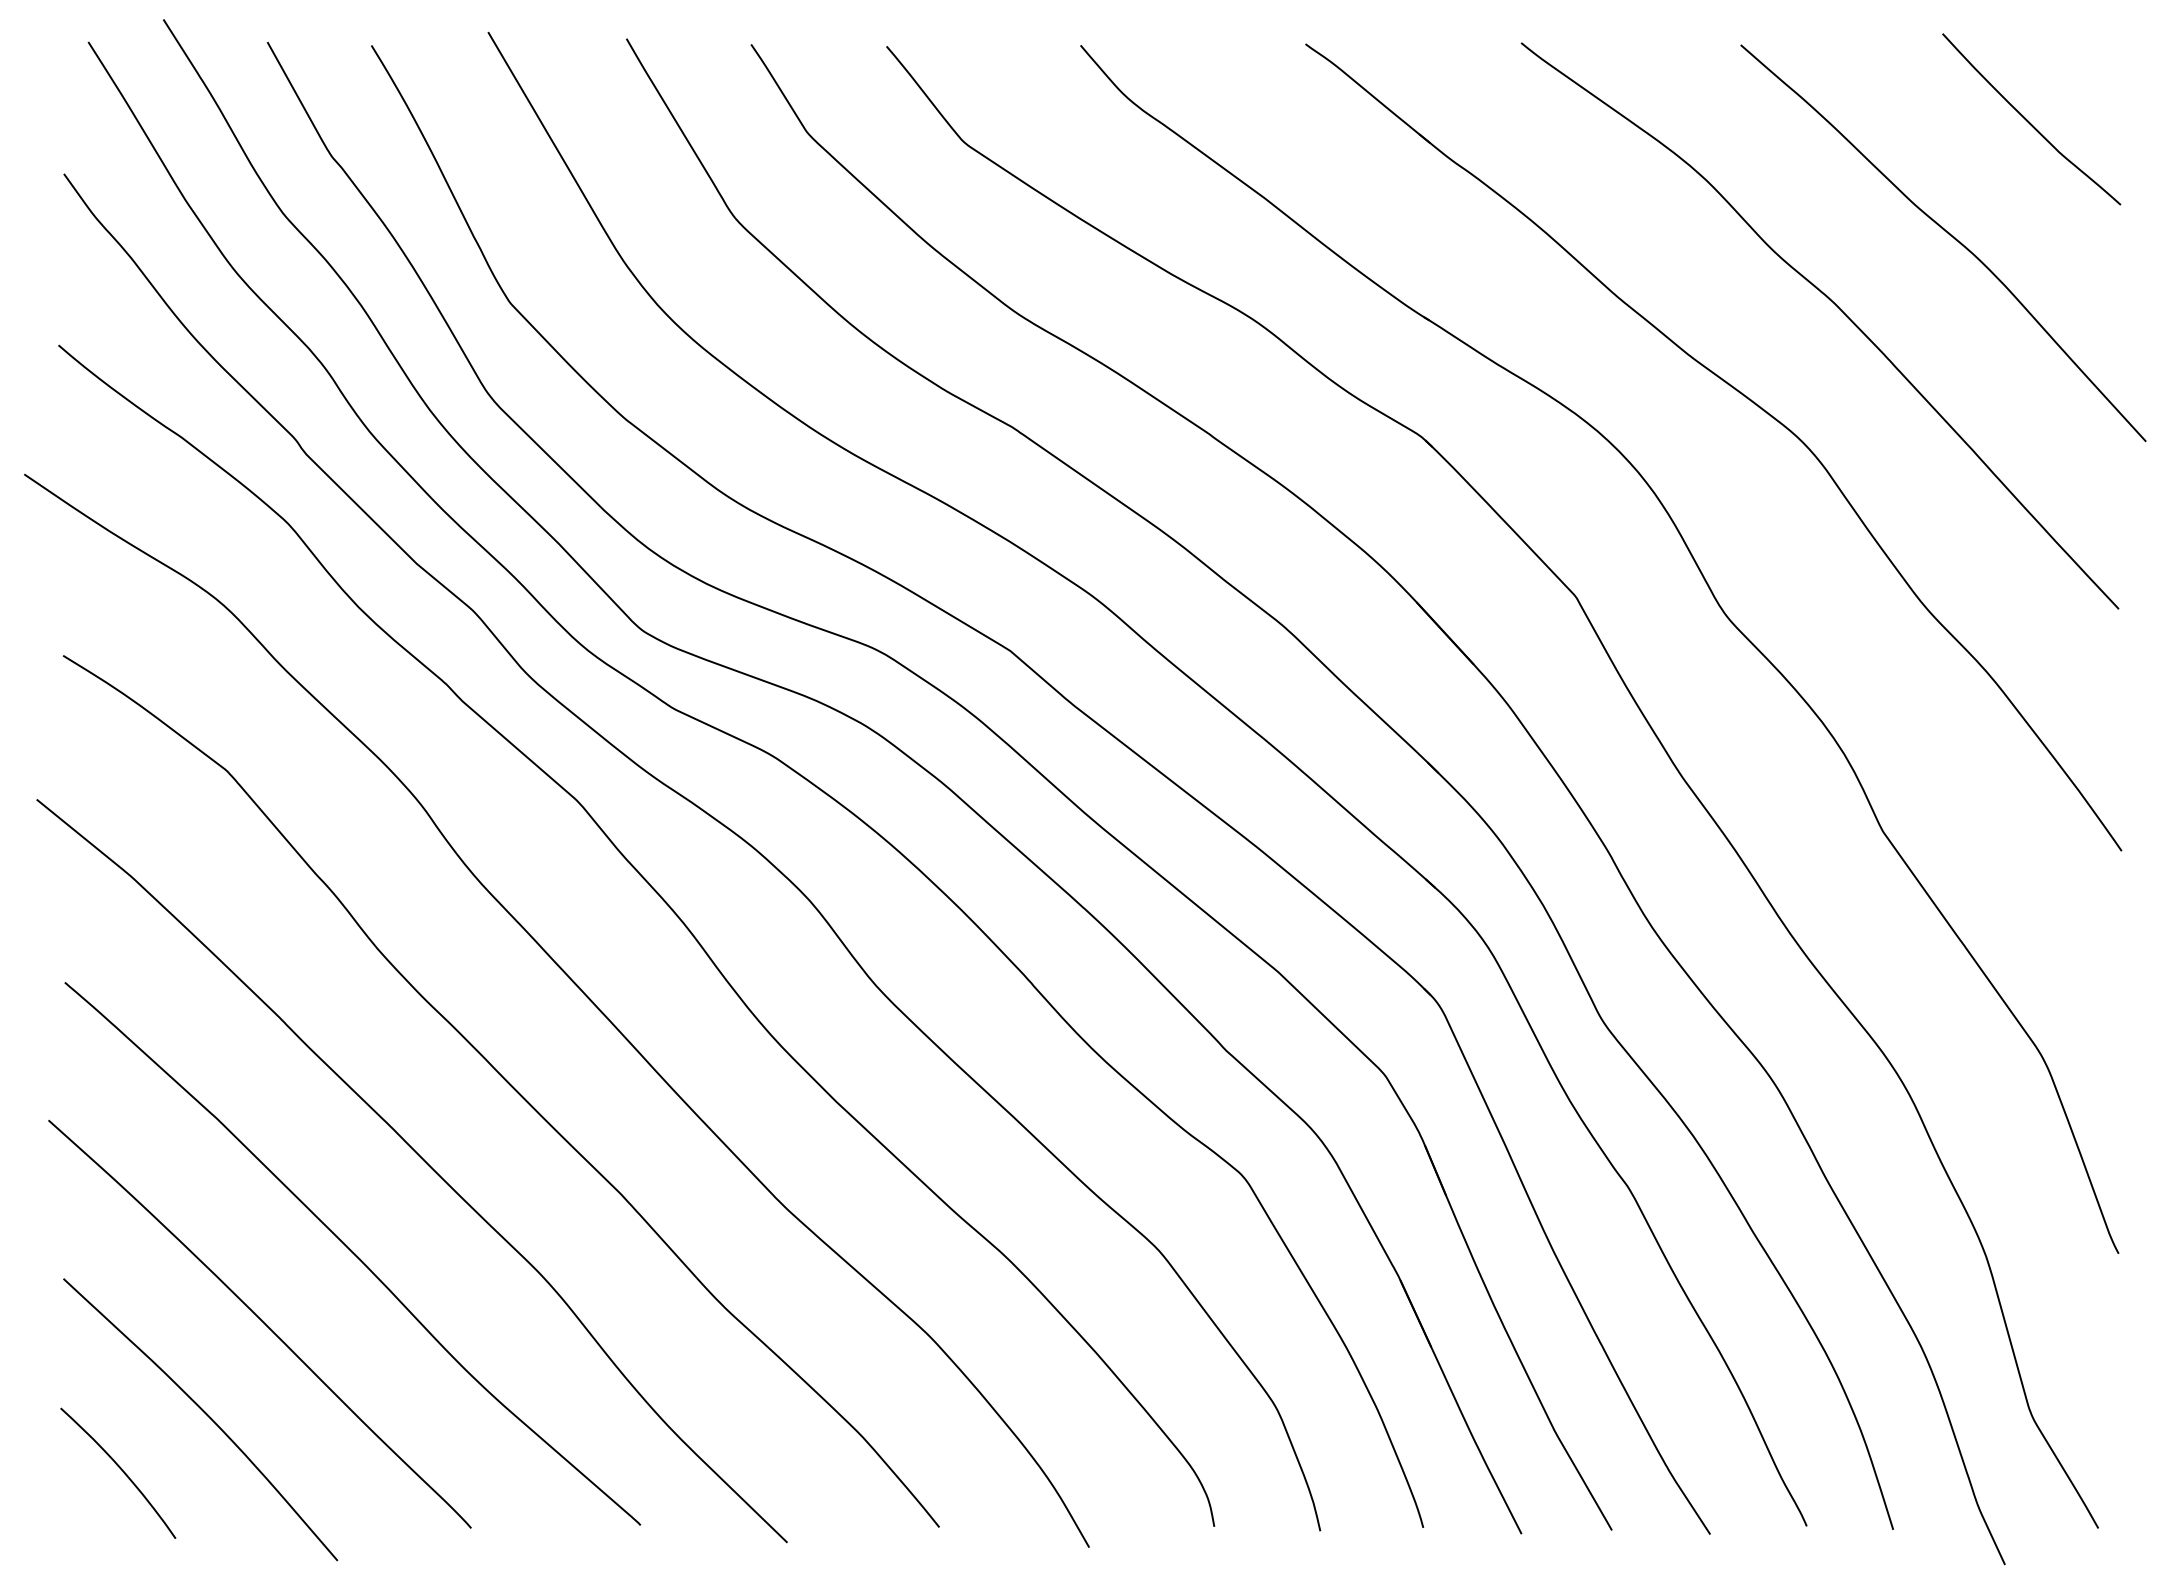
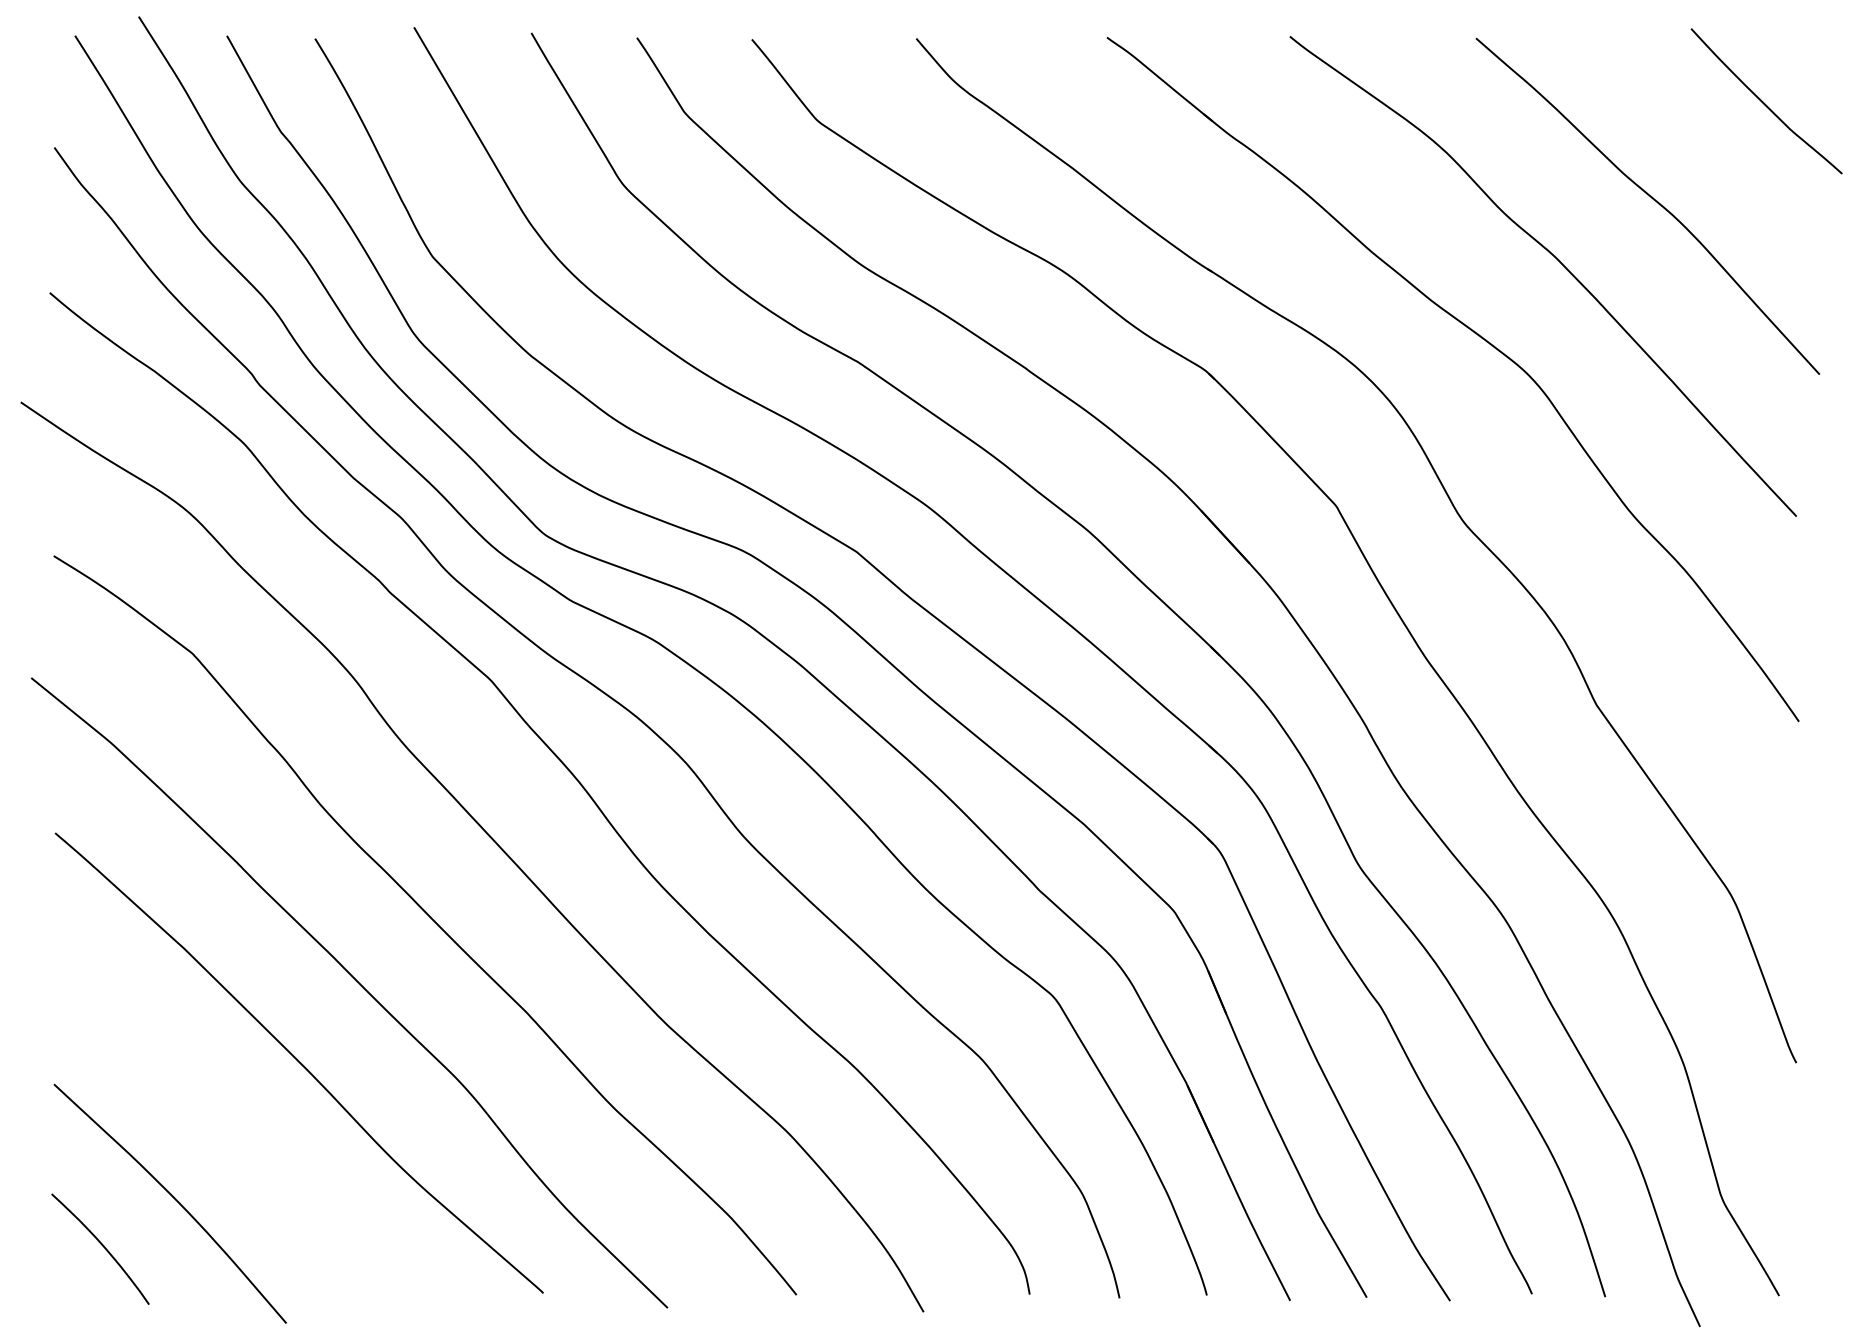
curve: (2029, 120) -> (1764, 102), moved
curve: (261, 1321) -> (221, 1120), removed

